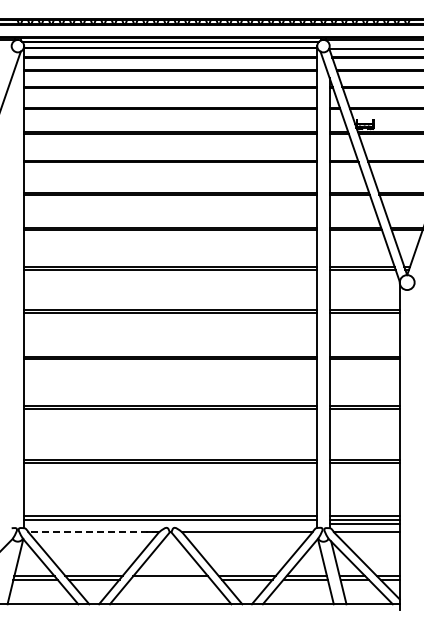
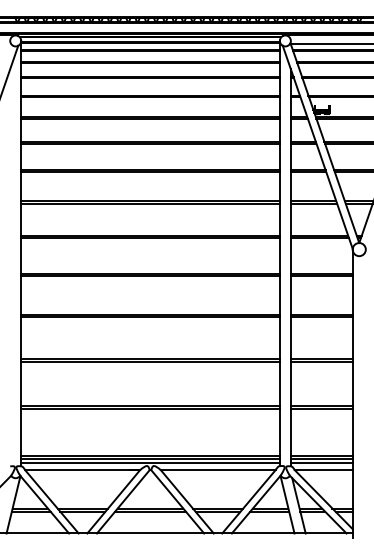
line: (170, 524) -> (150, 463), added
line: (93, 532) -> (82, 470), dashed -> solid
line: (170, 579) -> (150, 511), added

